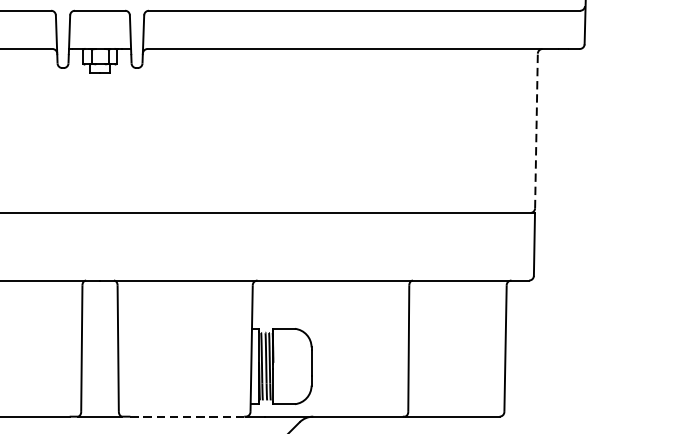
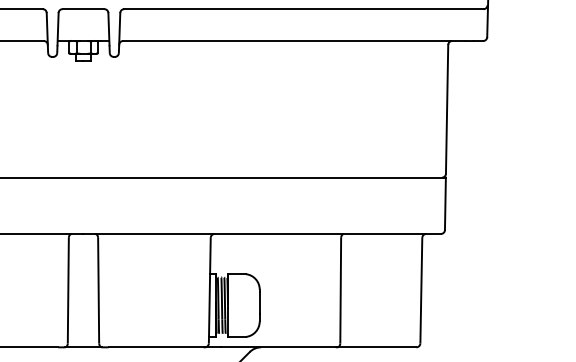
line: (536, 129) -> (447, 108), dashed -> solid
line: (186, 416) -> (155, 347), dashed -> solid

